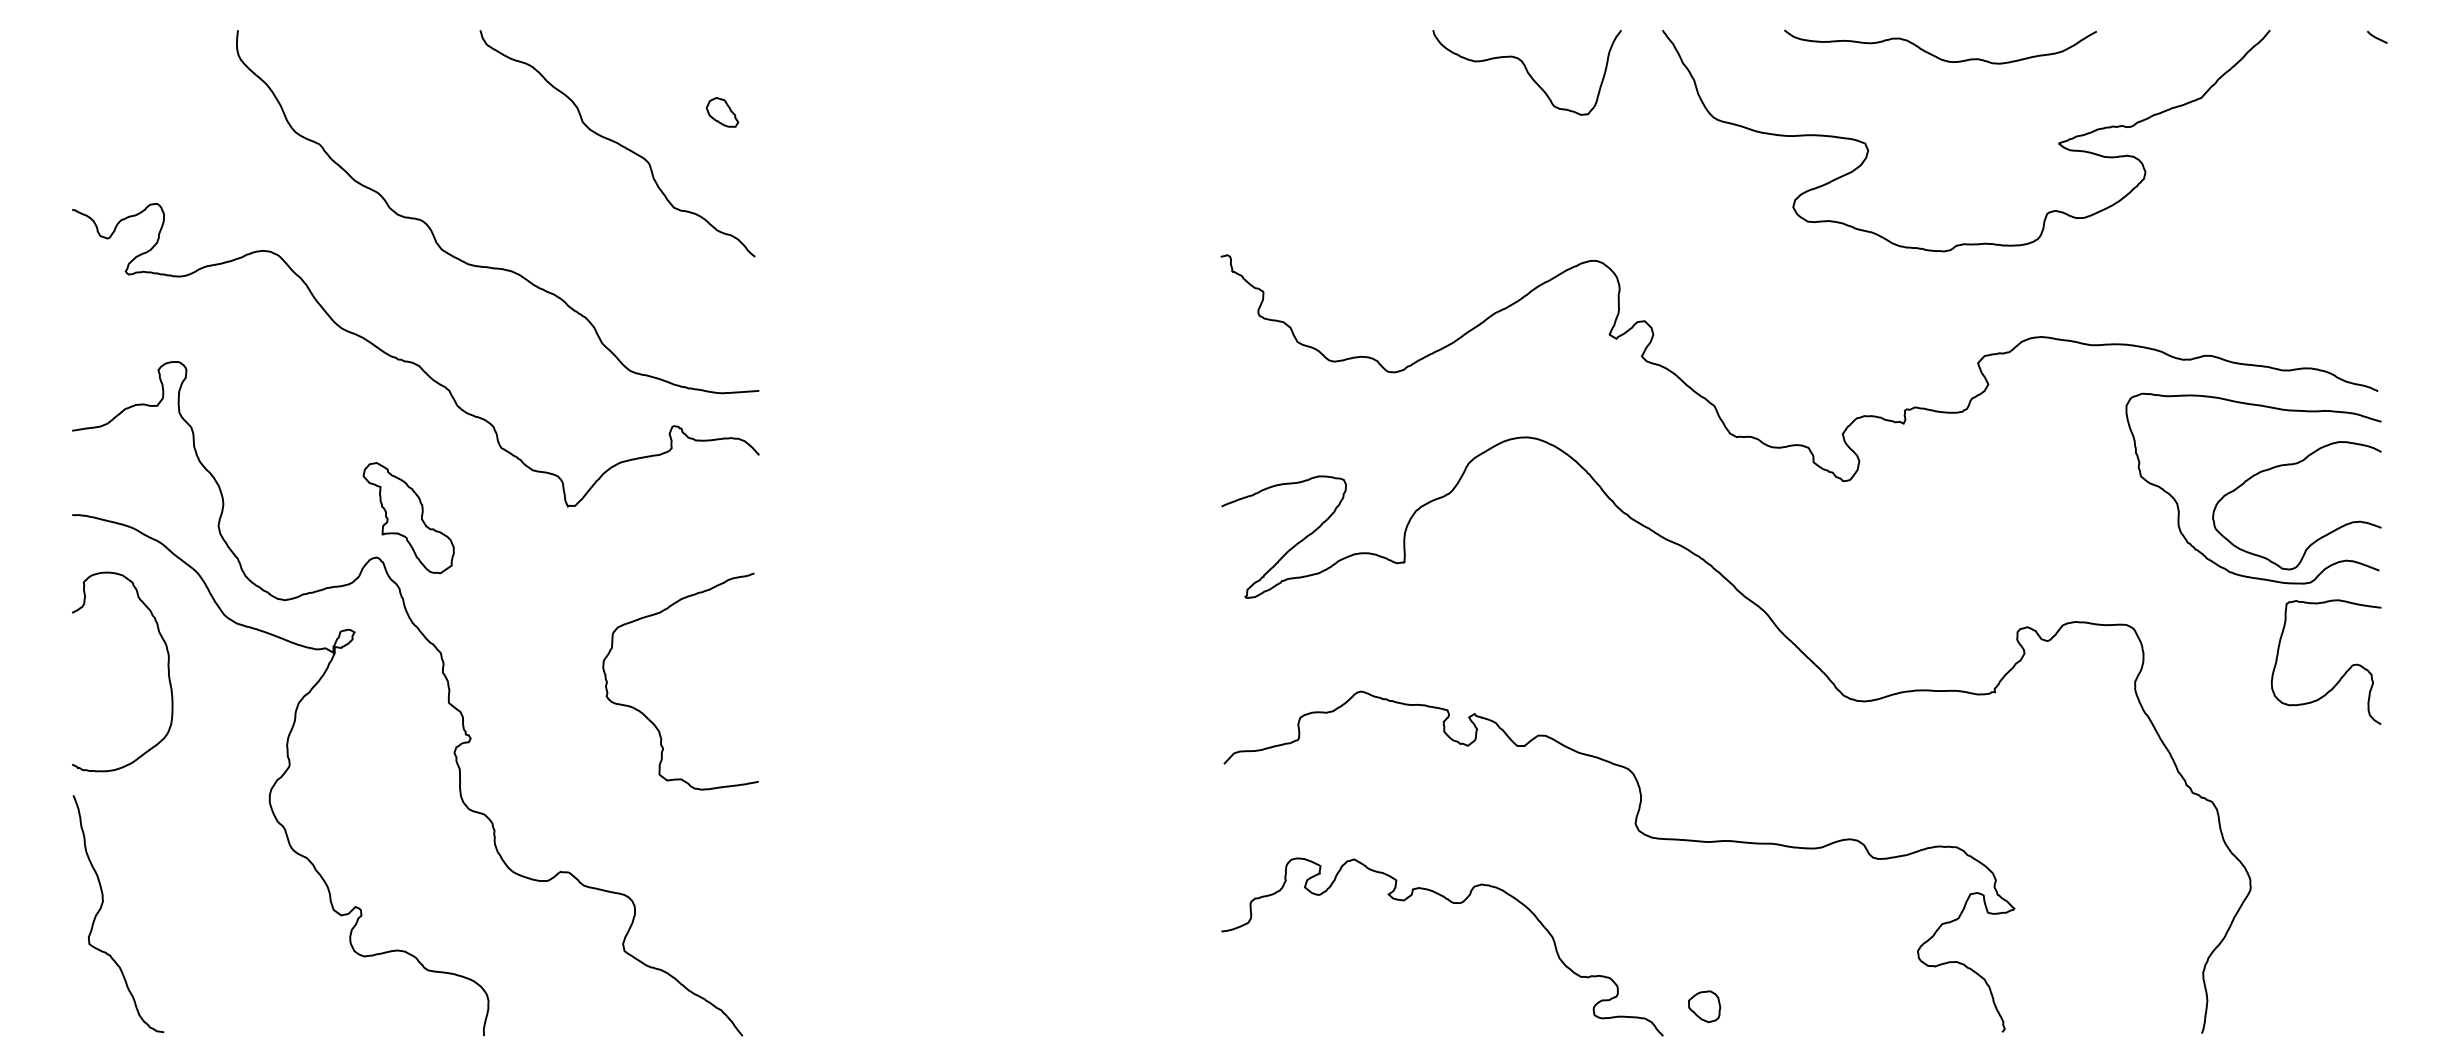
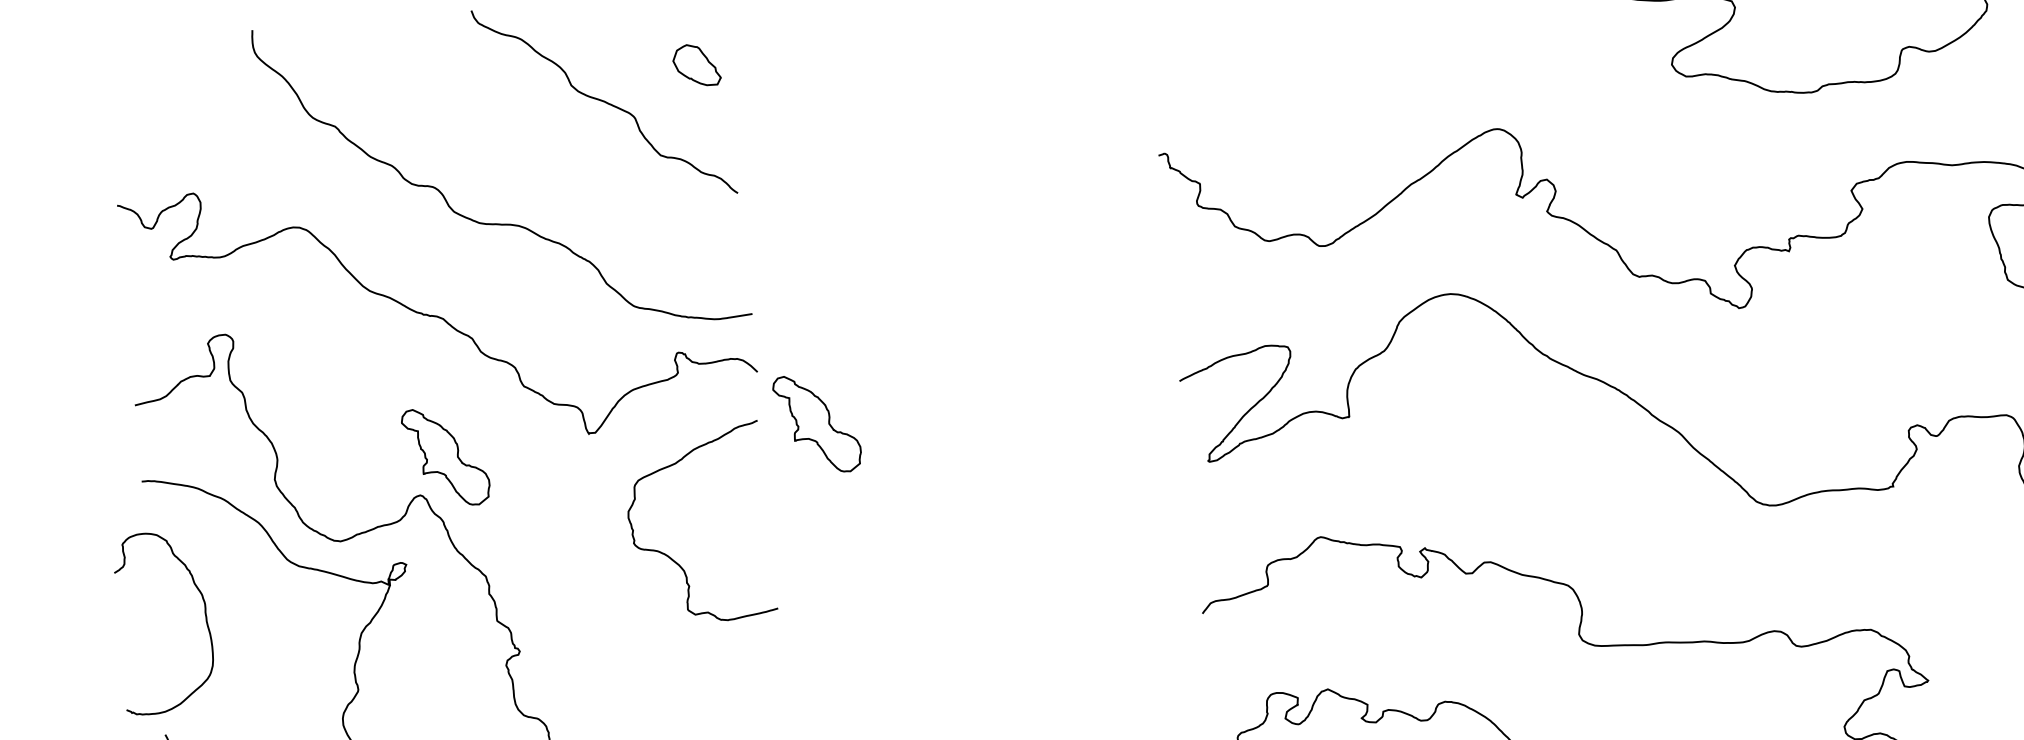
part: (722, 112) -> (696, 65), size x1.6
part: (819, 518) -> (817, 424), added
curve: (167, 669) -> (205, 616), moved
curve: (646, 715) -> (671, 557), moved

